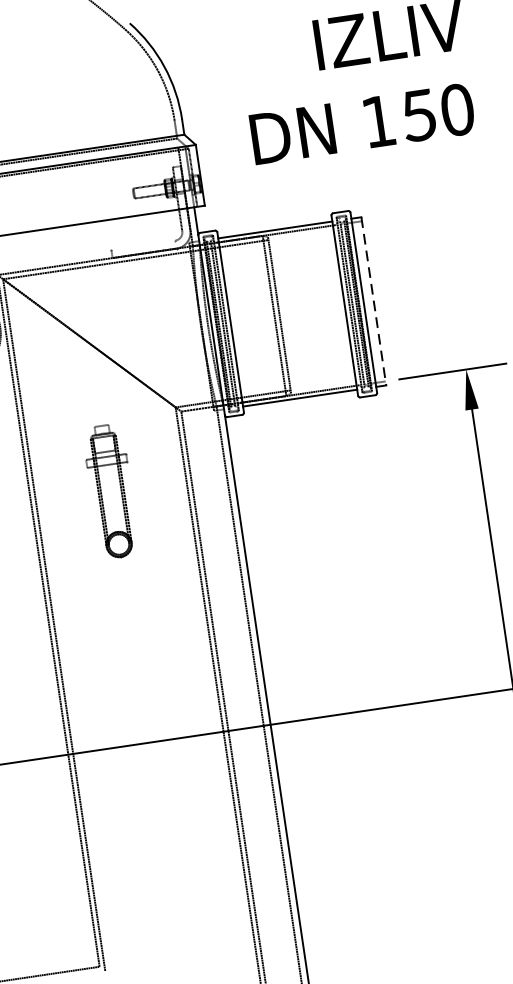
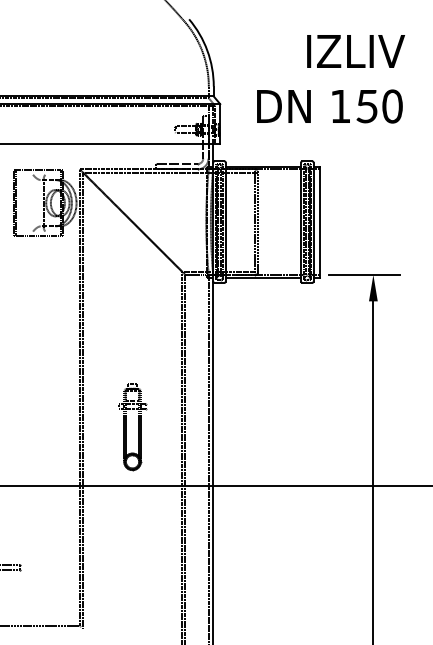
line: (142, 244) -> (176, 163), added
line: (374, 301) -> (320, 222), dashed -> solid
part: (111, 492) -> (132, 427), moved

